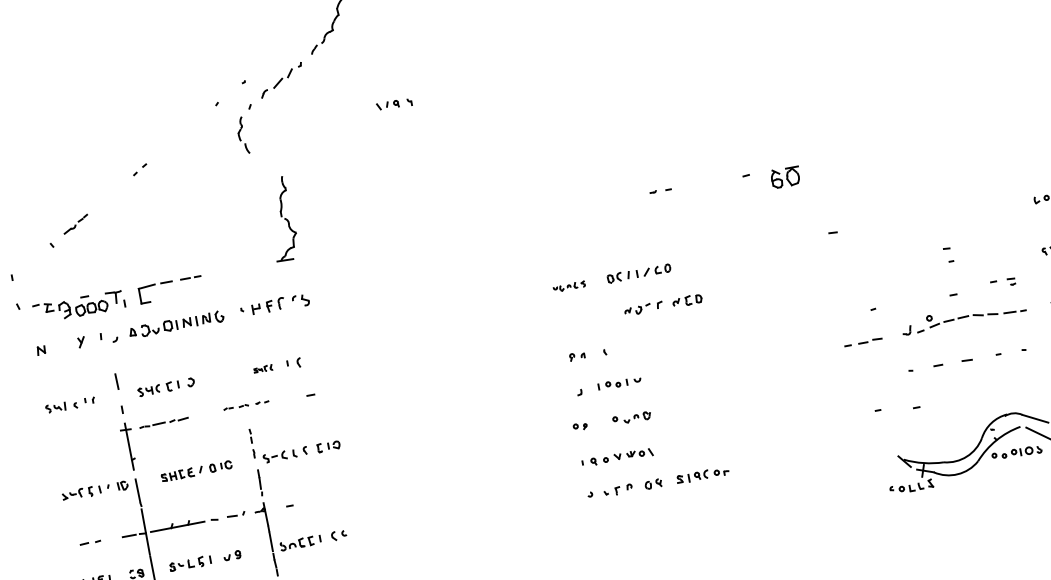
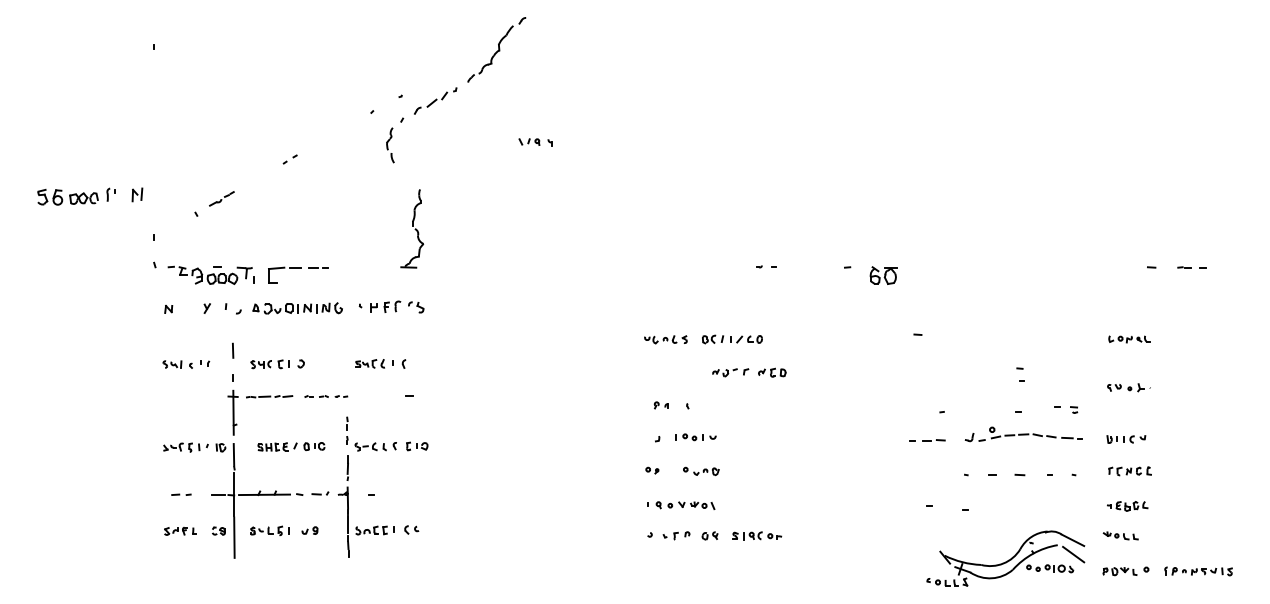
part: (568, 286) -> (665, 339), size x1.43
part: (262, 368) -> (369, 363), size x1.67
part: (246, 405) -> (326, 396), moved

